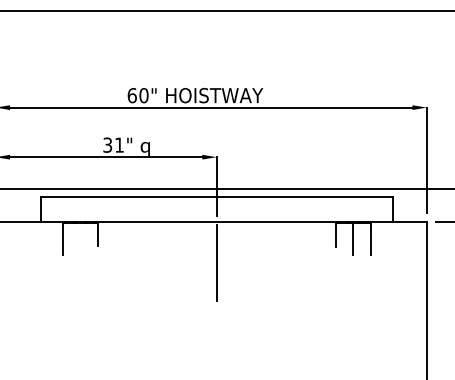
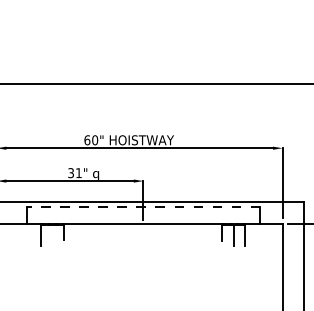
line: (216, 197) -> (143, 207), solid -> dashed
line: (216, 261) -> (143, 250), removed

